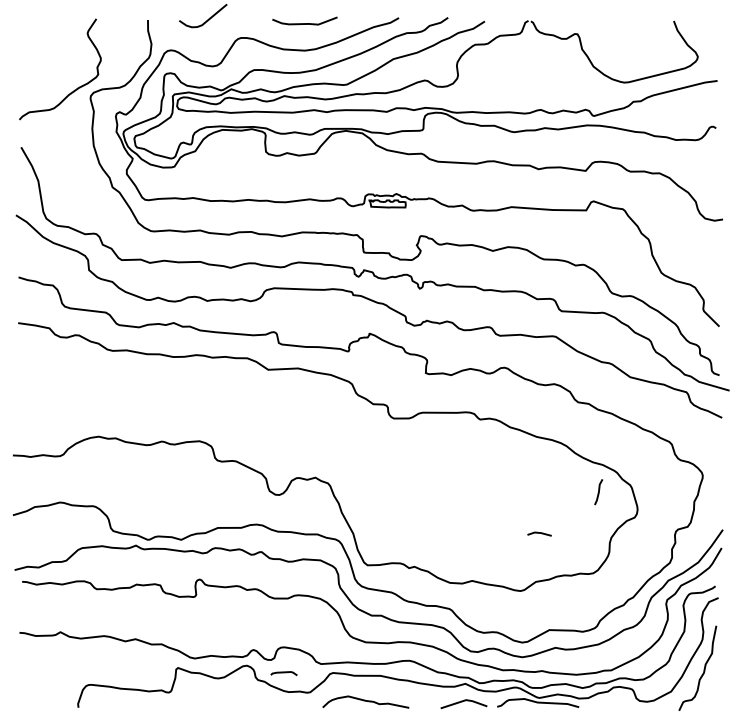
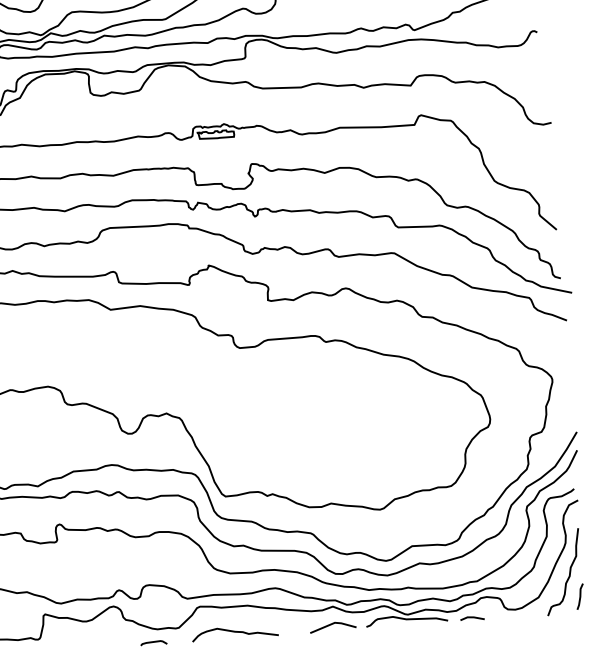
line: (598, 492) -> (579, 597), moved
line: (539, 533) -> (472, 617), moved
curve: (283, 673) -> (153, 643), moved

